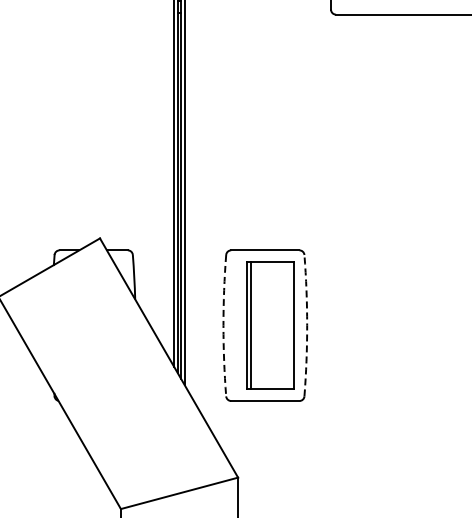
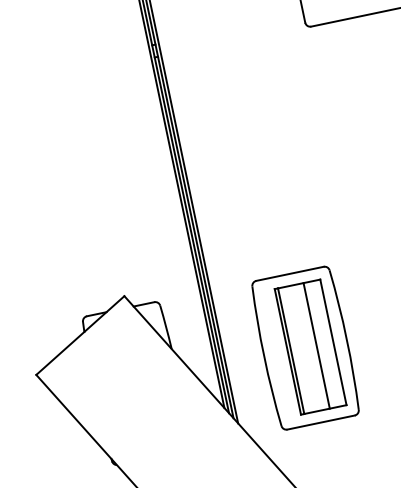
arc: (223, 325) -> (264, 356), dashed -> solid
line: (276, 325) -> (316, 345), added
arc: (307, 325) -> (347, 339), dashed -> solid

